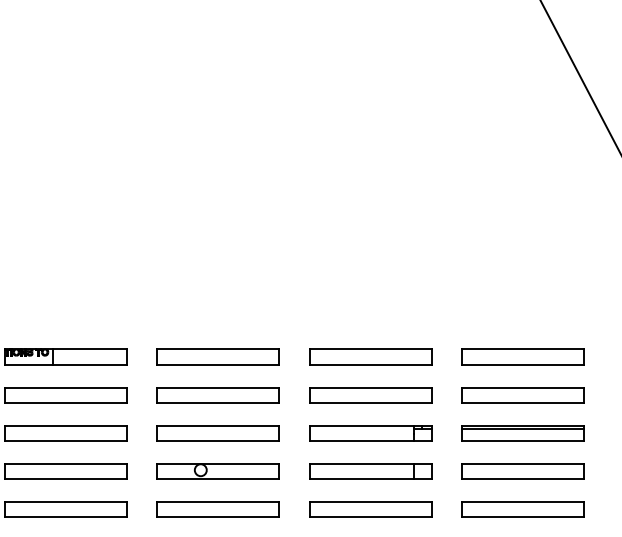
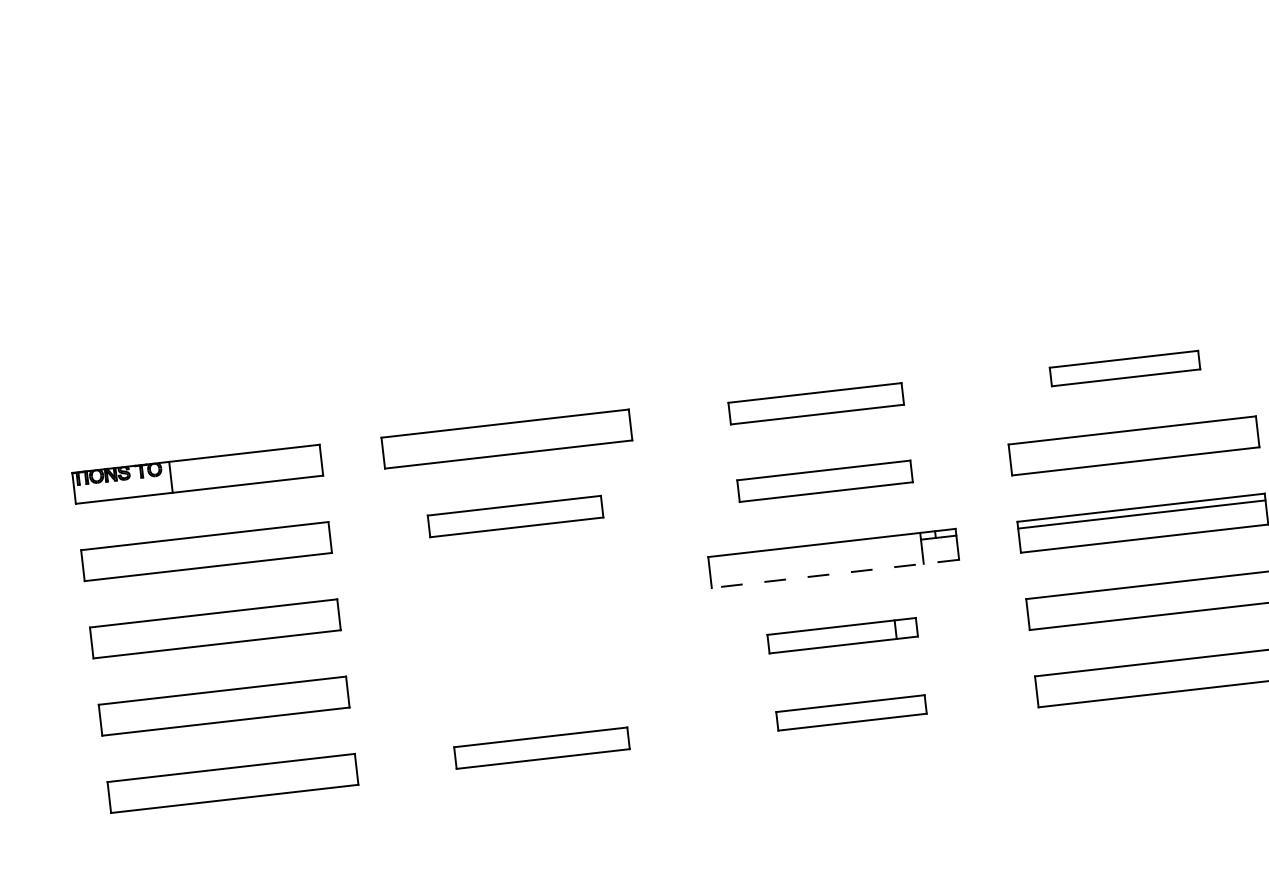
part: (370, 356) -> (815, 402), size x0.7
part: (522, 356) -> (1123, 367), size x0.6
part: (217, 395) -> (514, 517), size x0.7
part: (370, 395) -> (824, 481), size x0.7
part: (217, 433) -> (523, 594), removed
line: (370, 440) -> (834, 573), solid -> dashed
part: (217, 471) -> (531, 671), removed
part: (370, 471) -> (842, 635), size x0.6
part: (217, 509) -> (540, 748), size x0.7
part: (370, 509) -> (850, 712), size x0.6

